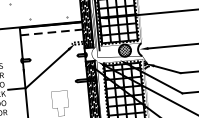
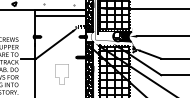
line: (51, 32) -> (60, 16), dashed -> solid
hatch: (132, 49) -> (124, 36), added

